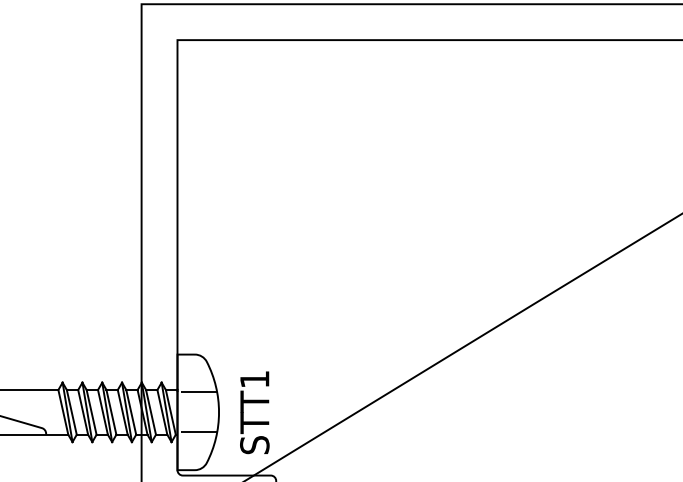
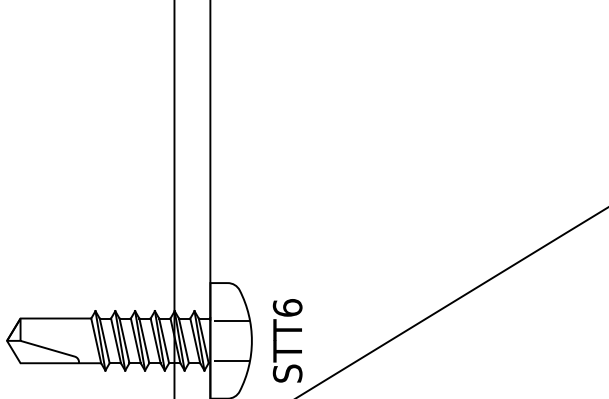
text: (254, 379) -> (287, 308), STT1 -> STT6

